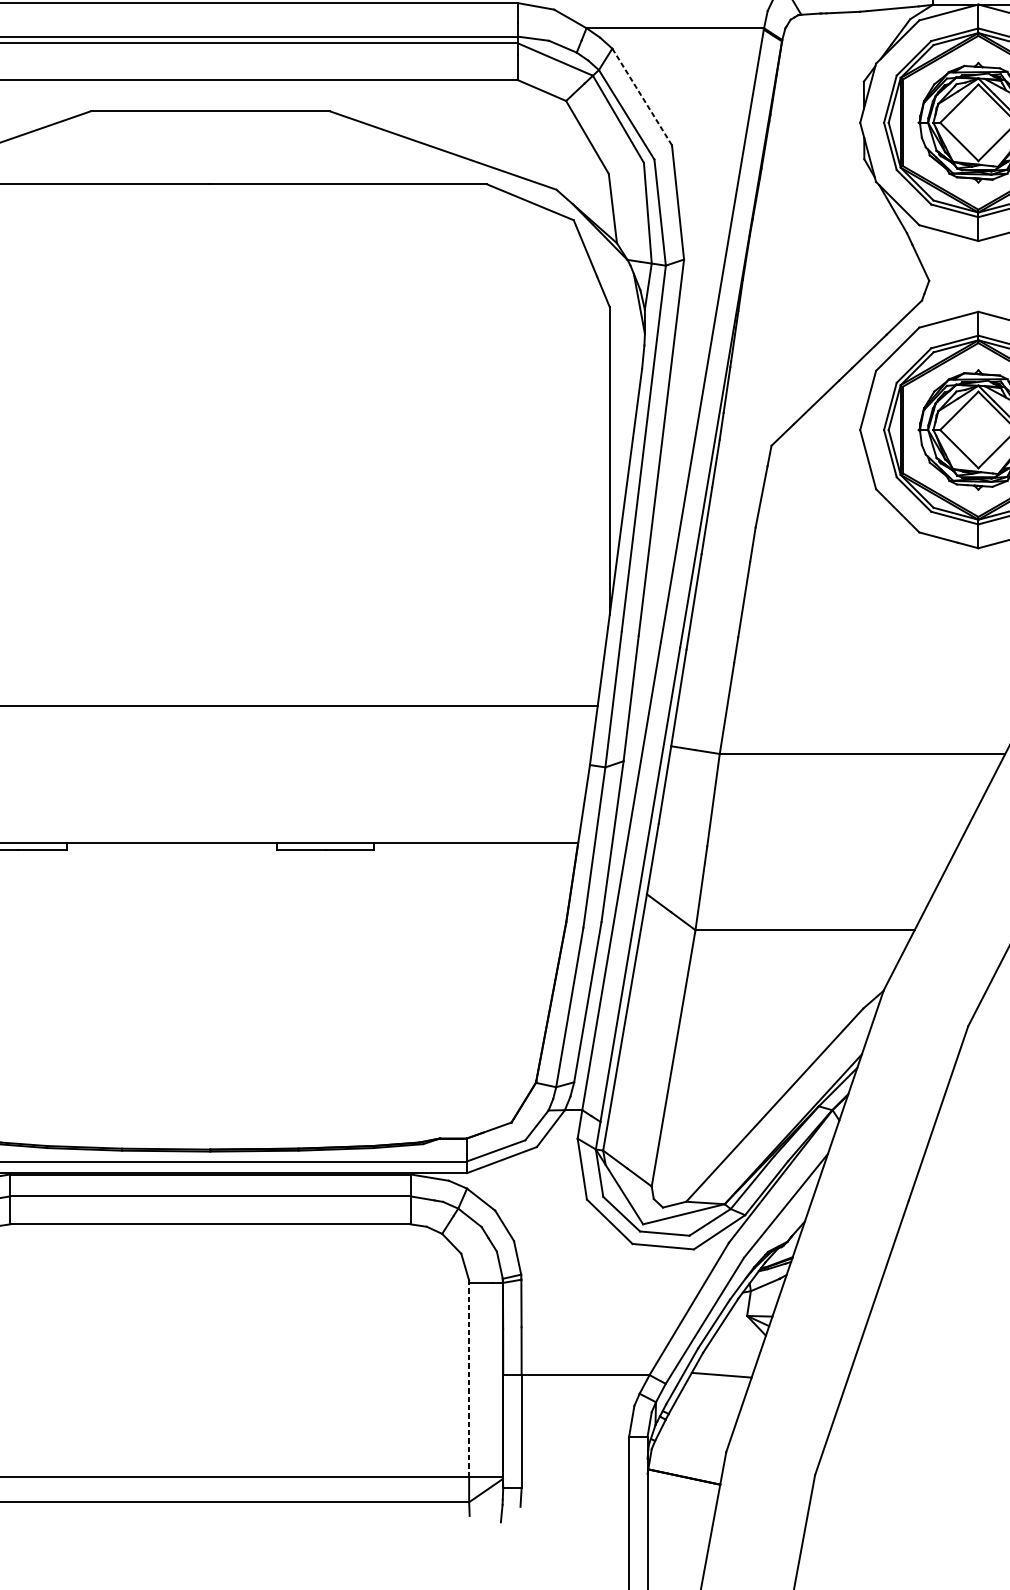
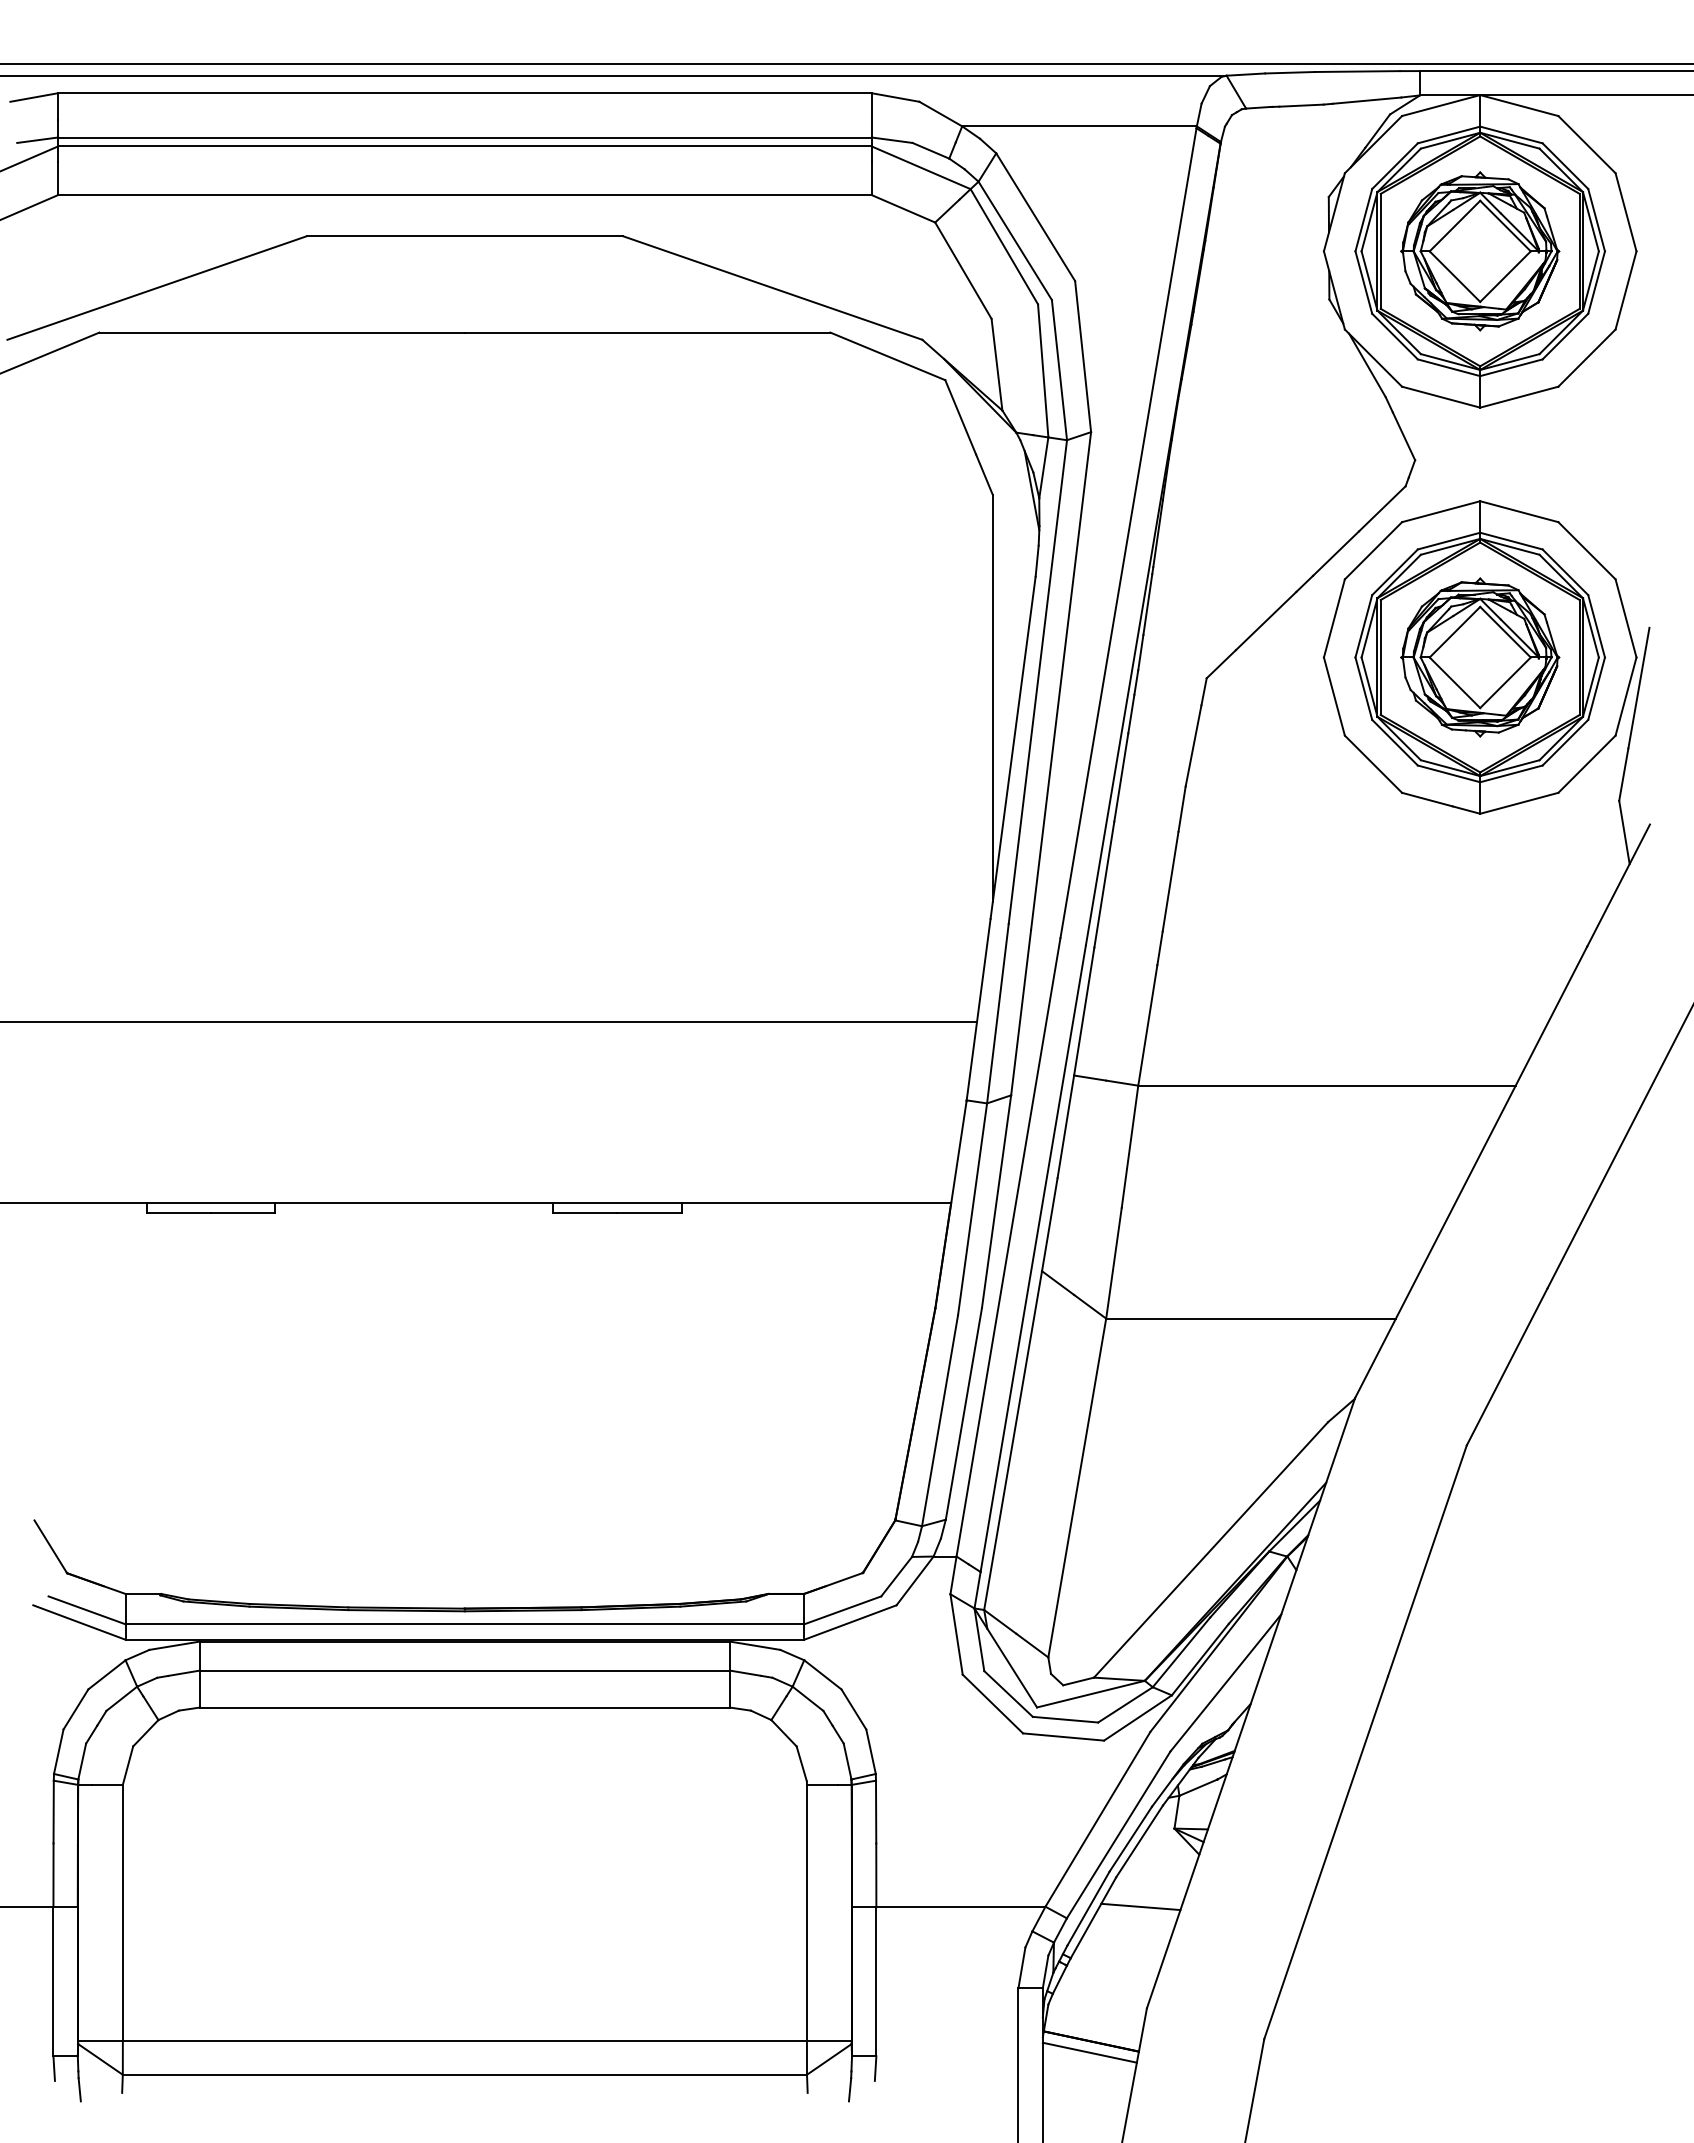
line: (642, 97) -> (1035, 217), dashed -> solid
line: (468, 1379) -> (806, 1912), dashed -> solid
line: (682, 1485) -> (1089, 2052), added

